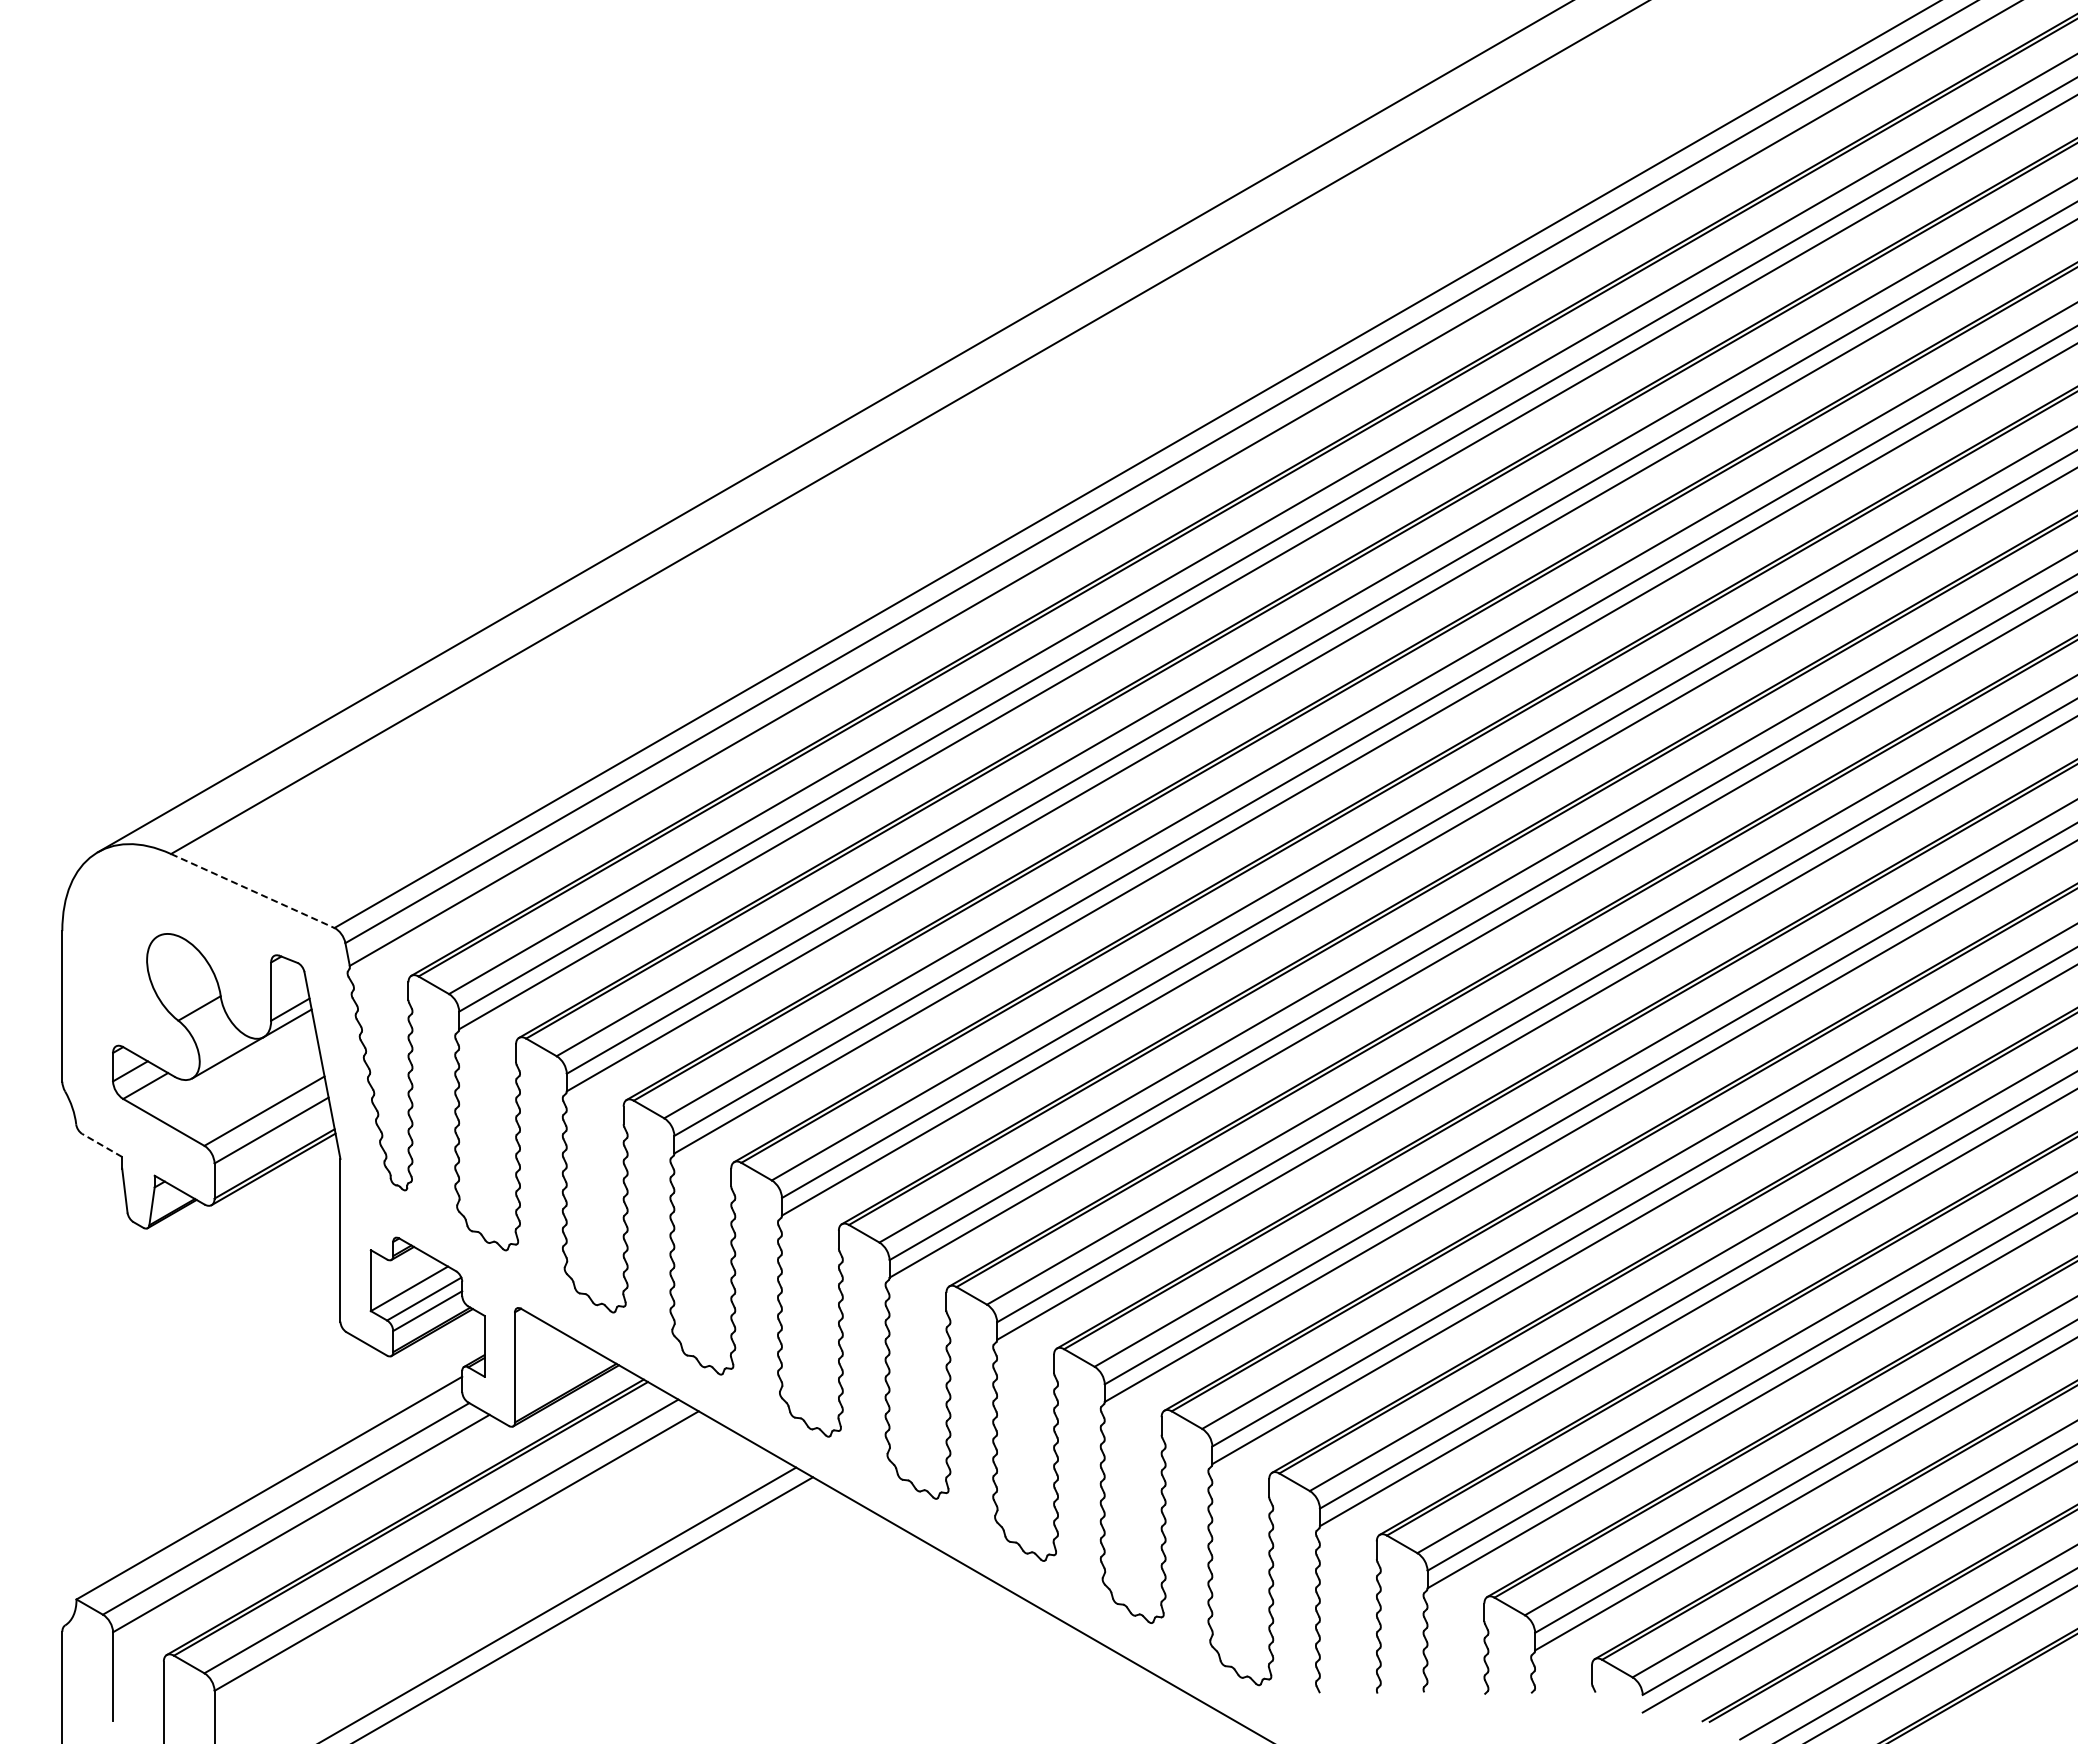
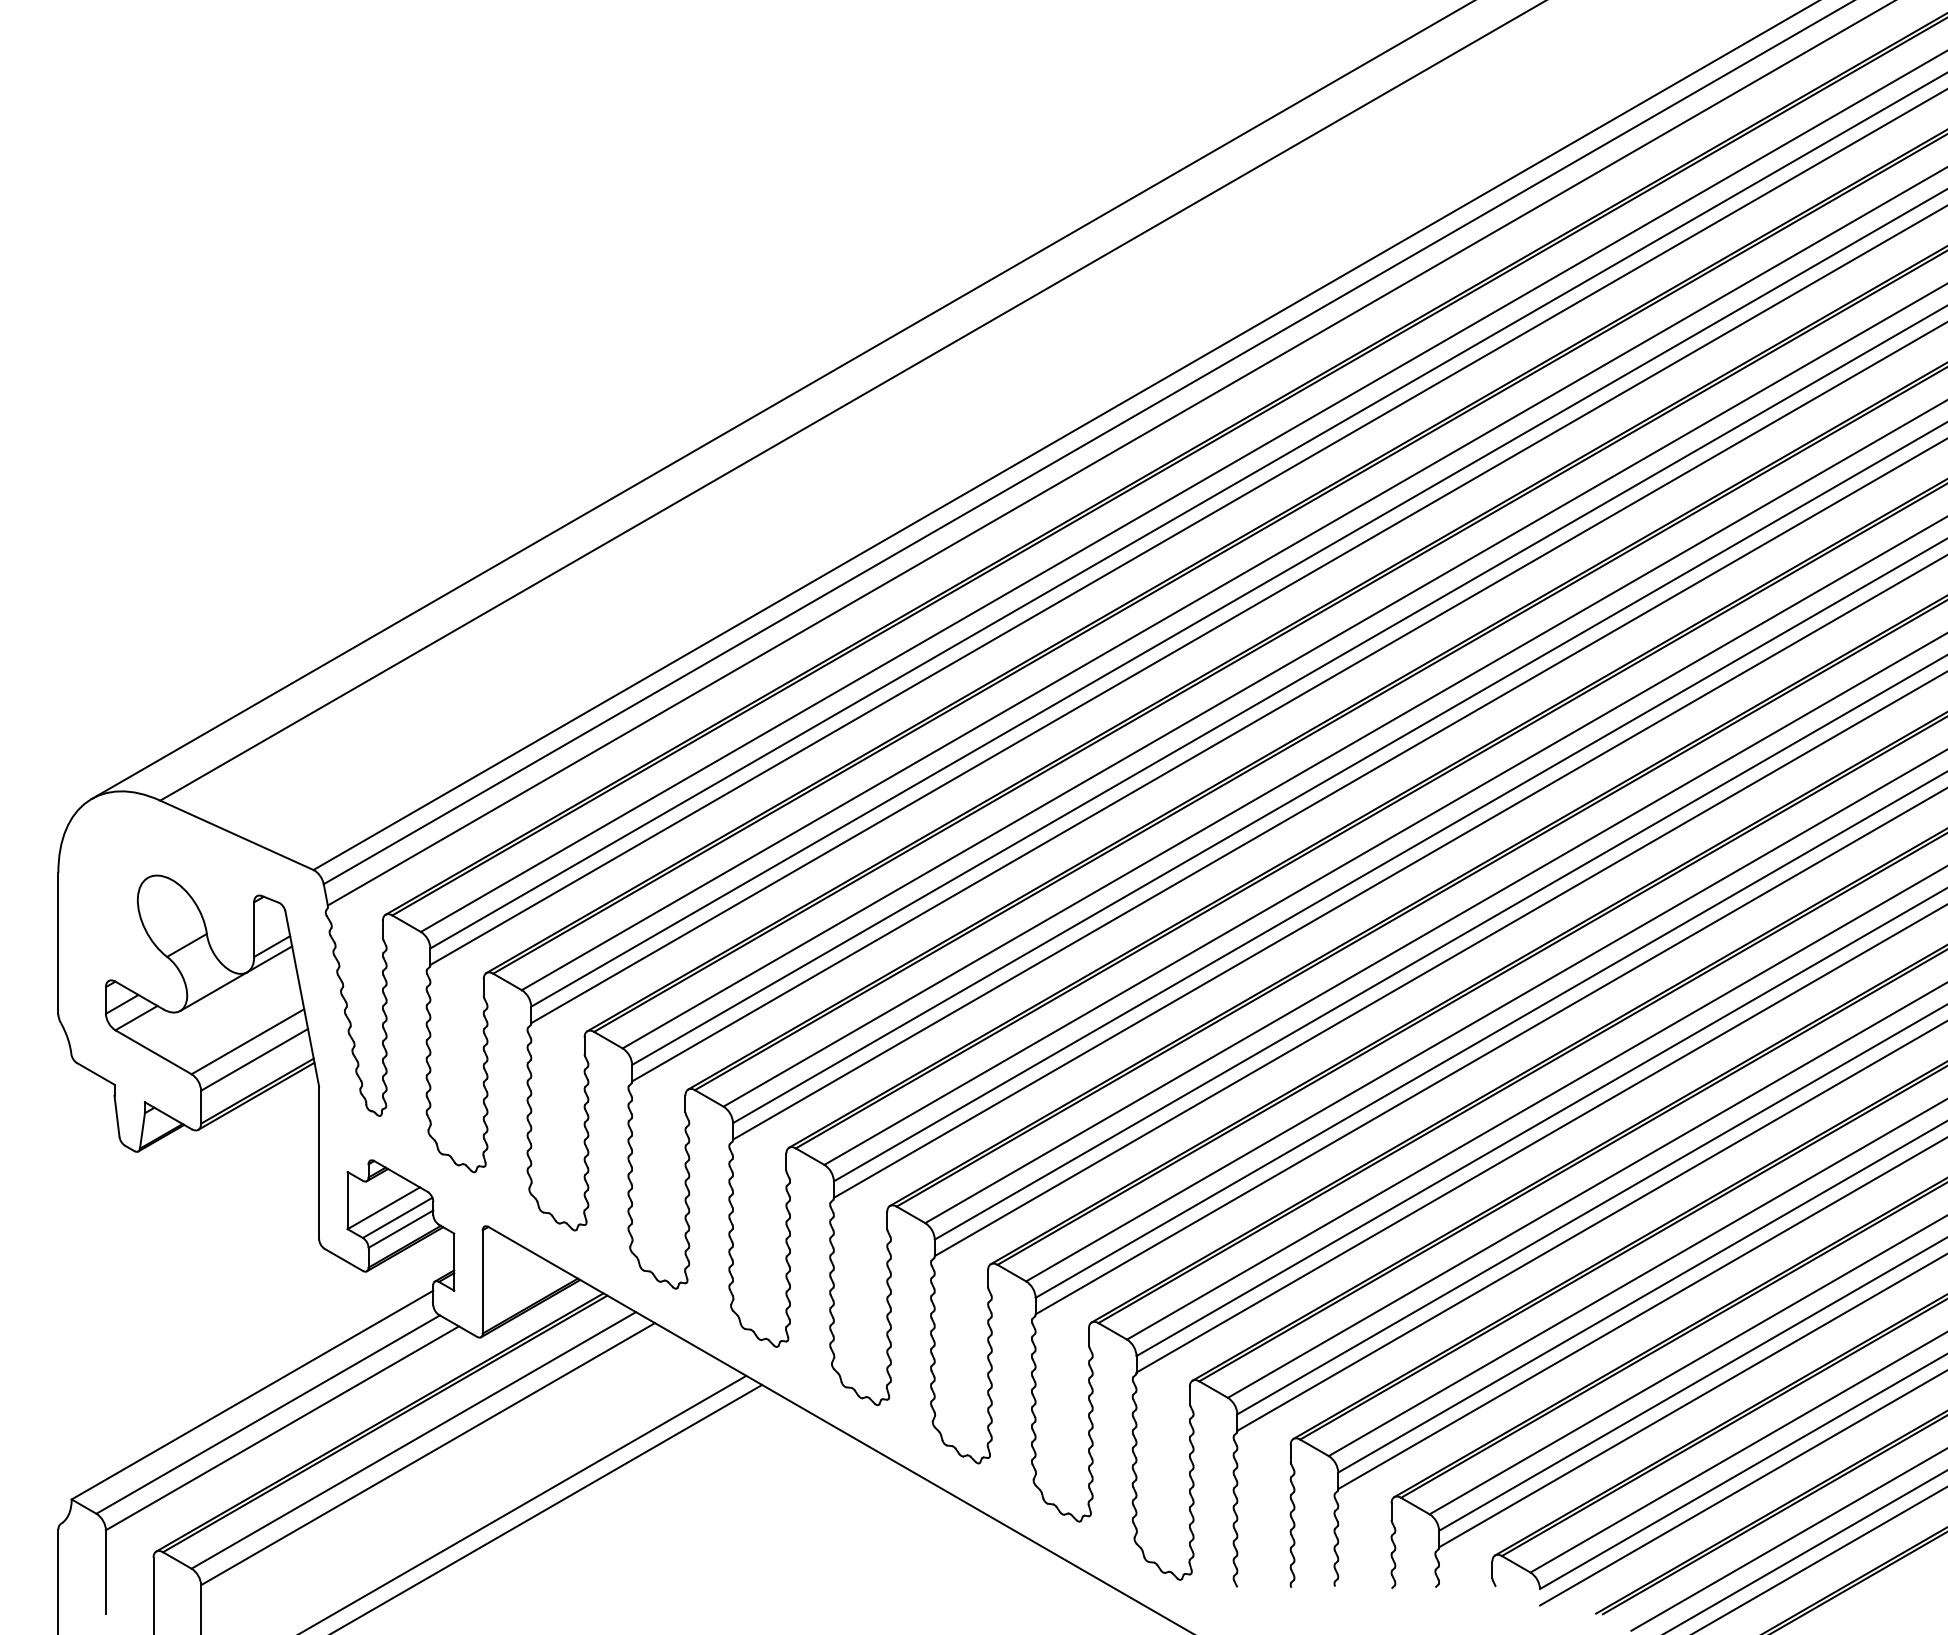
line: (252, 891) -> (236, 835), dashed -> solid
line: (101, 1145) -> (95, 1073), dashed -> solid

